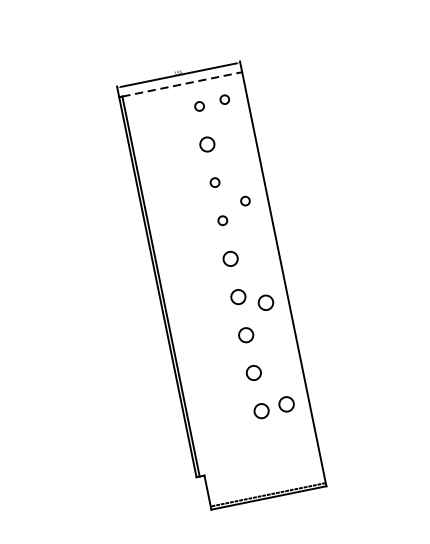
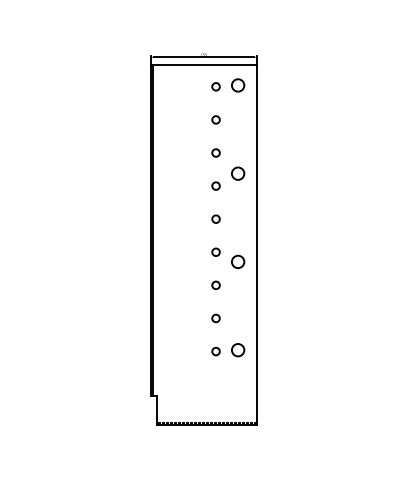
line: (182, 84) -> (205, 65), dashed -> solid
circle: (225, 99) -> (238, 85), size x1.67
circle: (206, 144) -> (215, 119), size x0.62
circle: (245, 200) -> (238, 173), size x1.67
circle: (229, 258) -> (215, 218), size x0.62
circle: (237, 296) -> (215, 251), size x0.62
circle: (245, 334) -> (215, 284), size x0.62
circle: (253, 373) -> (215, 318), size x0.62
circle: (260, 411) -> (215, 351), size x0.62

